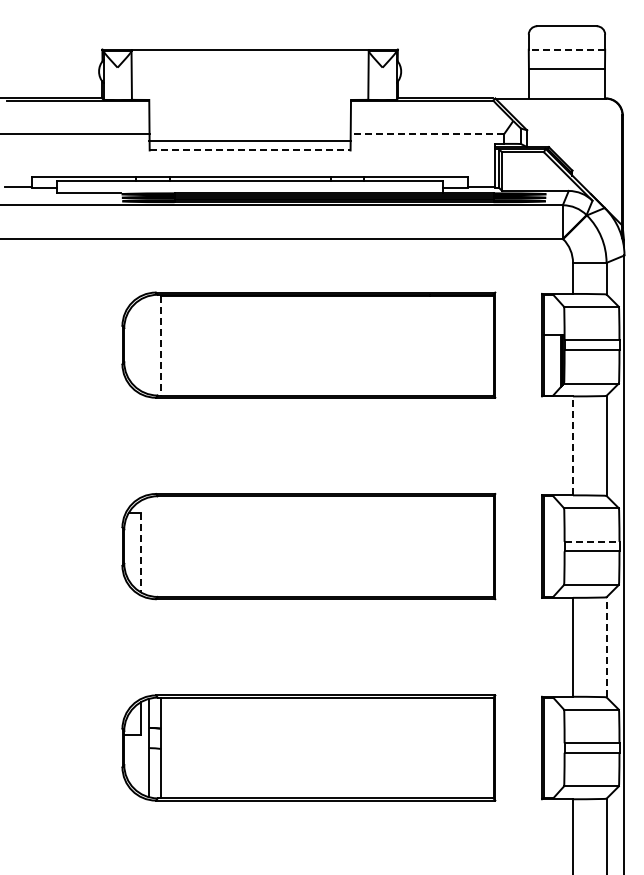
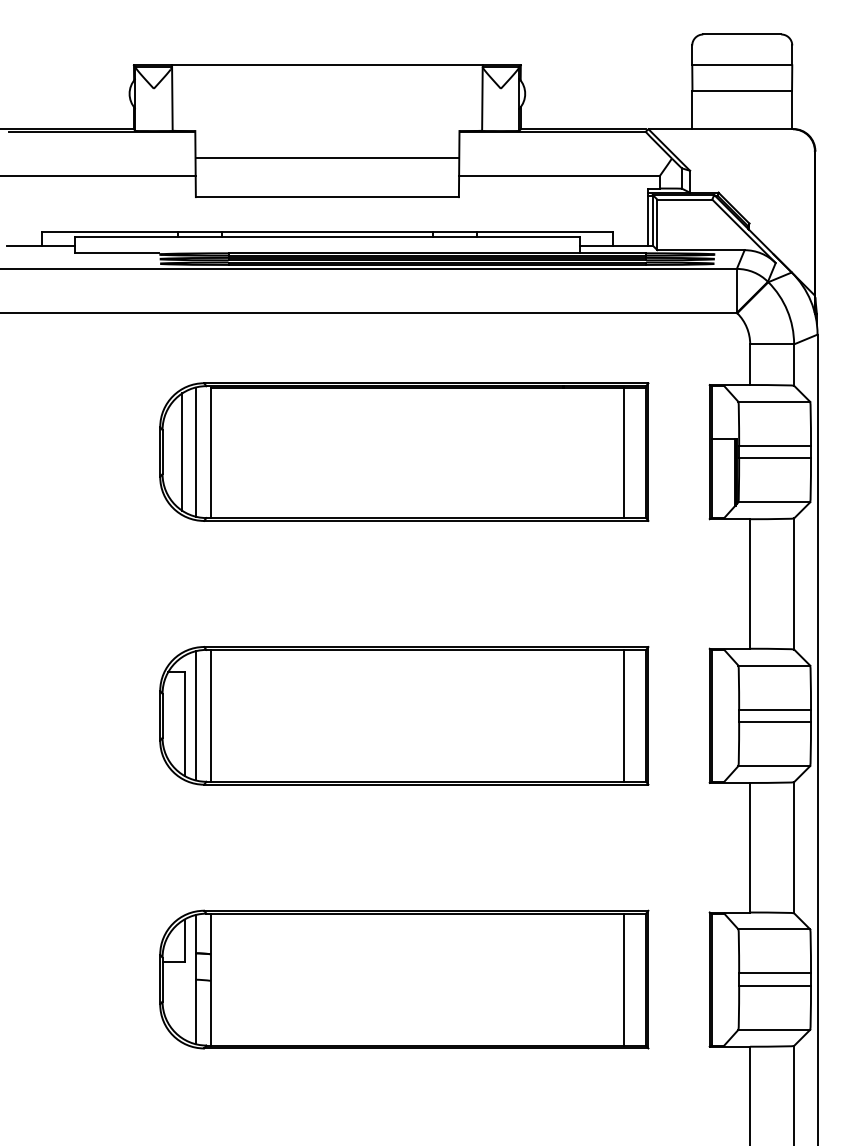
line: (566, 49) -> (741, 64), dashed -> solid
line: (427, 134) -> (559, 176), dashed -> solid
line: (249, 141) -> (326, 157), moved
line: (250, 150) -> (327, 197), dashed -> solid
line: (139, 344) -> (182, 451), added
line: (149, 344) -> (195, 451), added
line: (476, 345) -> (623, 452), added
line: (161, 346) -> (211, 453), dashed -> solid
line: (572, 445) -> (749, 583), dashed -> solid
line: (592, 541) -> (775, 709), dashed -> solid
line: (149, 546) -> (195, 715), added
line: (161, 546) -> (211, 715), added
line: (476, 546) -> (623, 715), added
line: (141, 552) -> (185, 723), dashed -> solid
line: (606, 646) -> (794, 846), dashed -> solid
line: (476, 747) -> (623, 978), added

